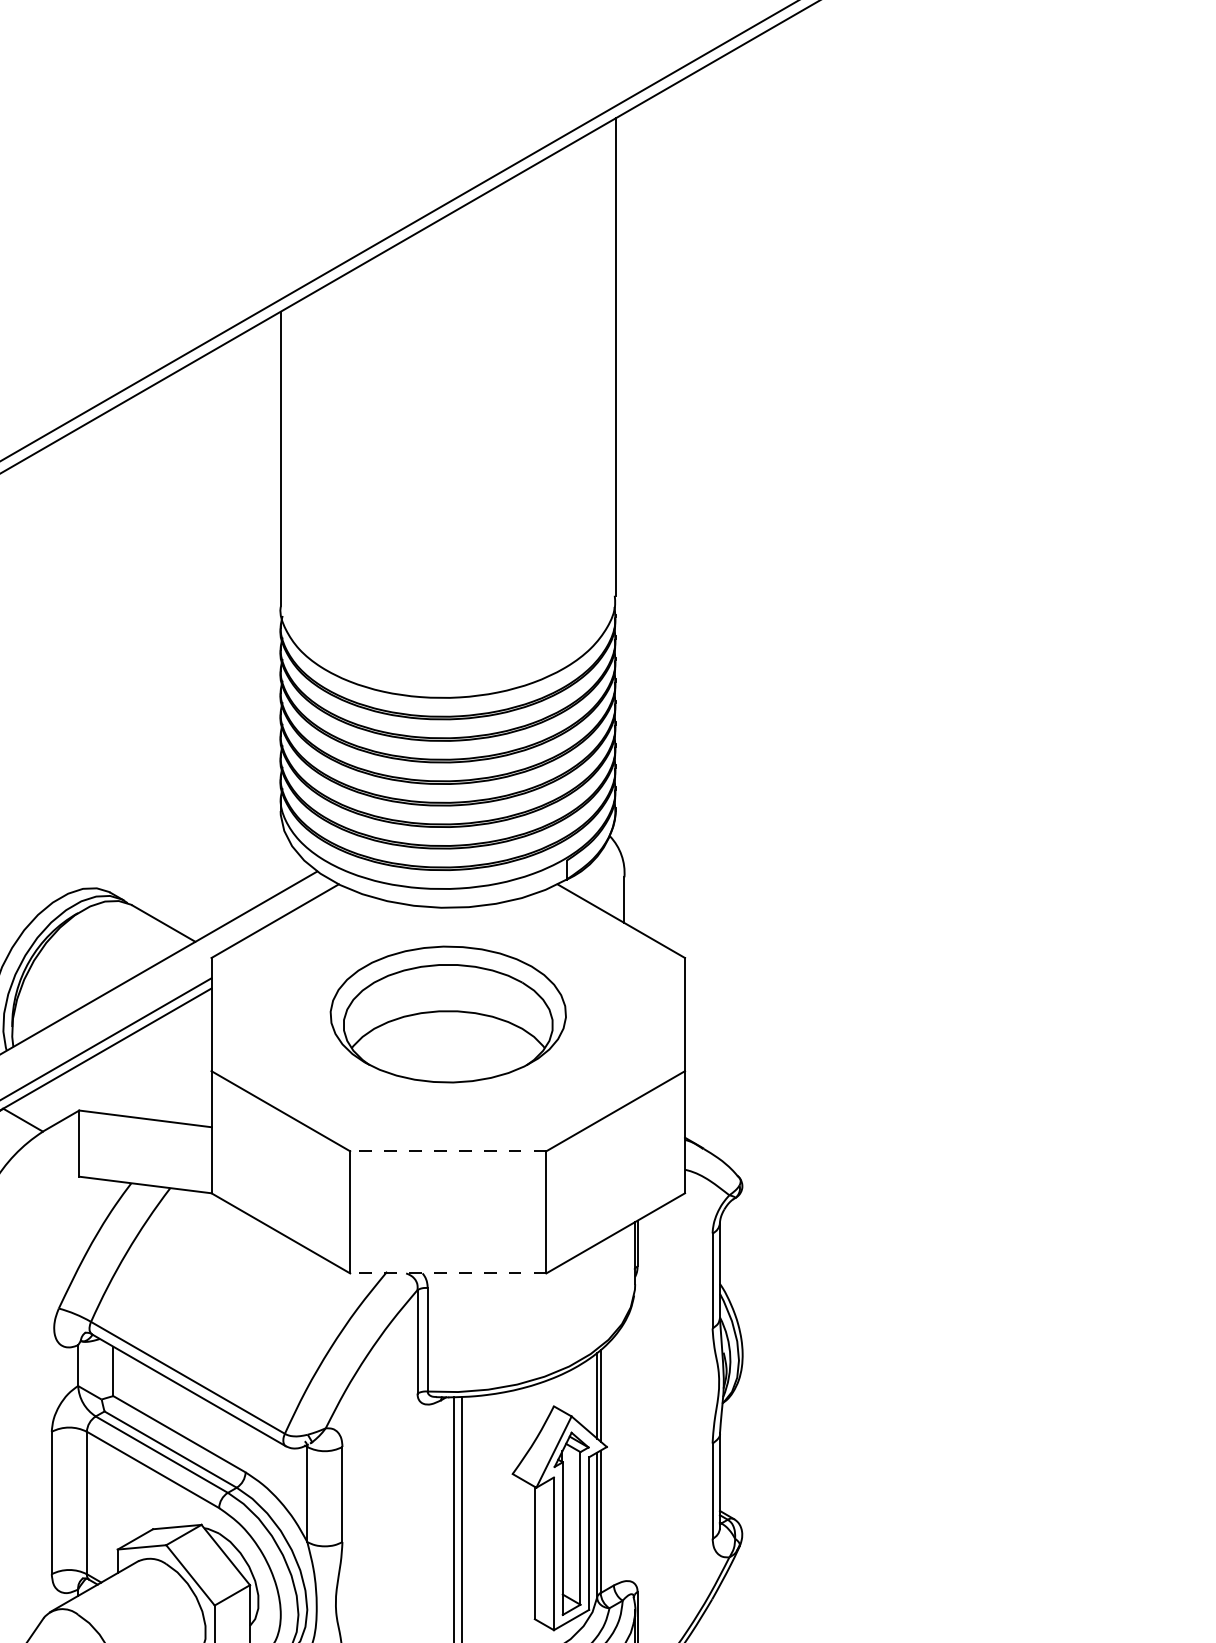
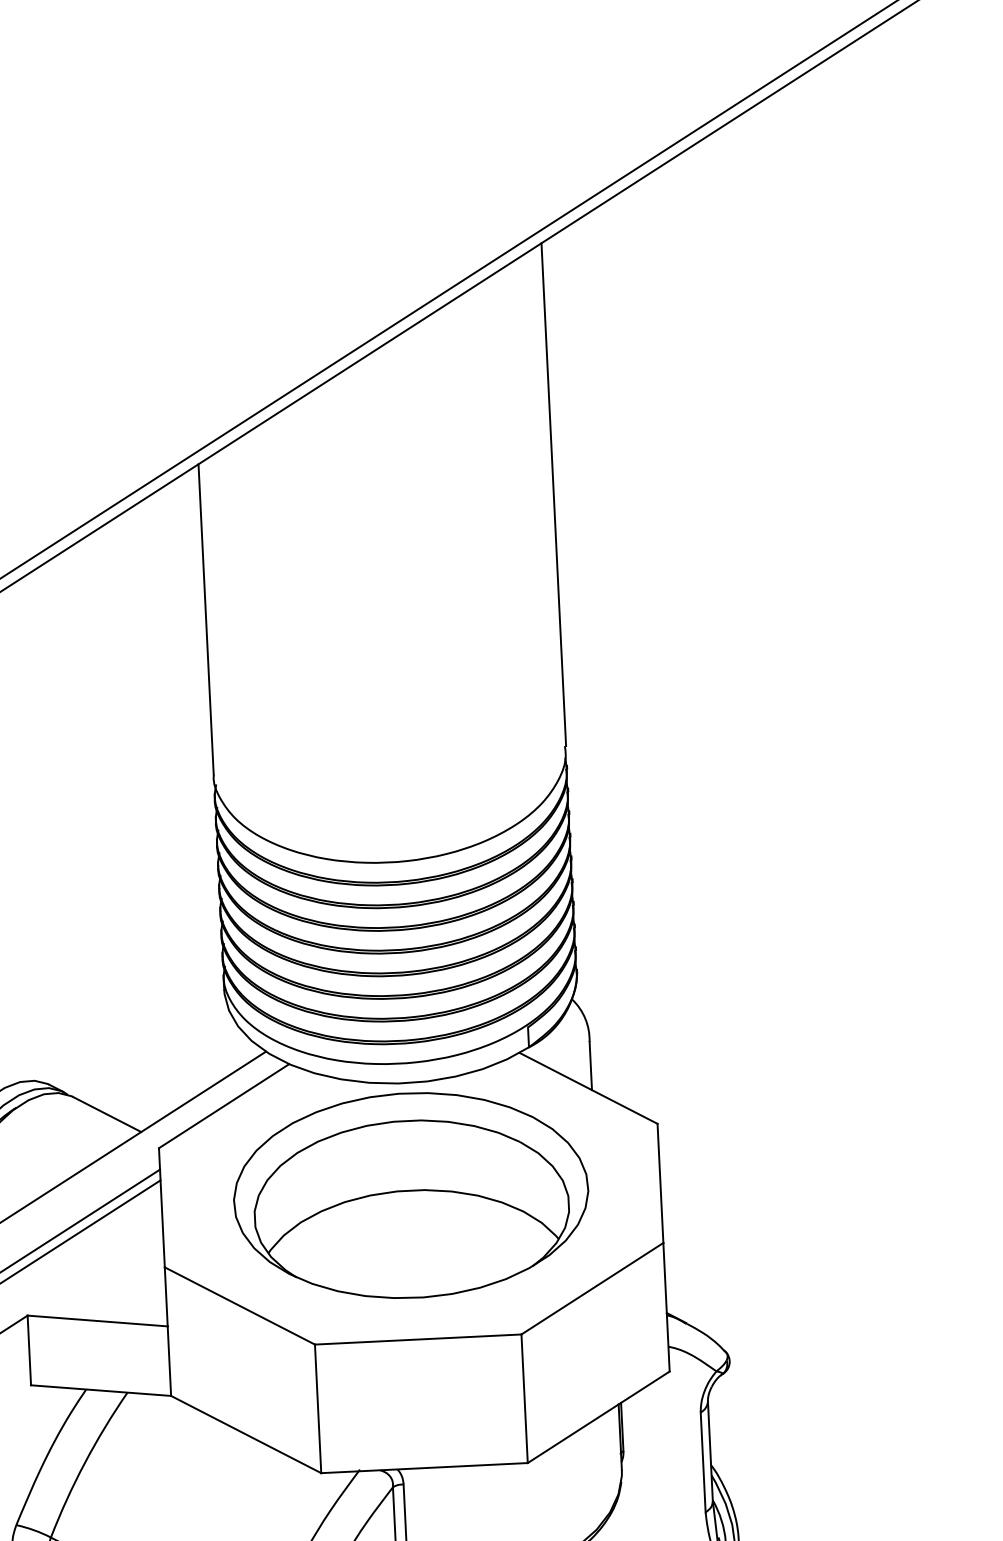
part: (448, 1014) -> (411, 1195), size x1.43
line: (447, 1151) -> (417, 1339), dashed -> solid
line: (447, 1273) -> (423, 1468), dashed -> solid

